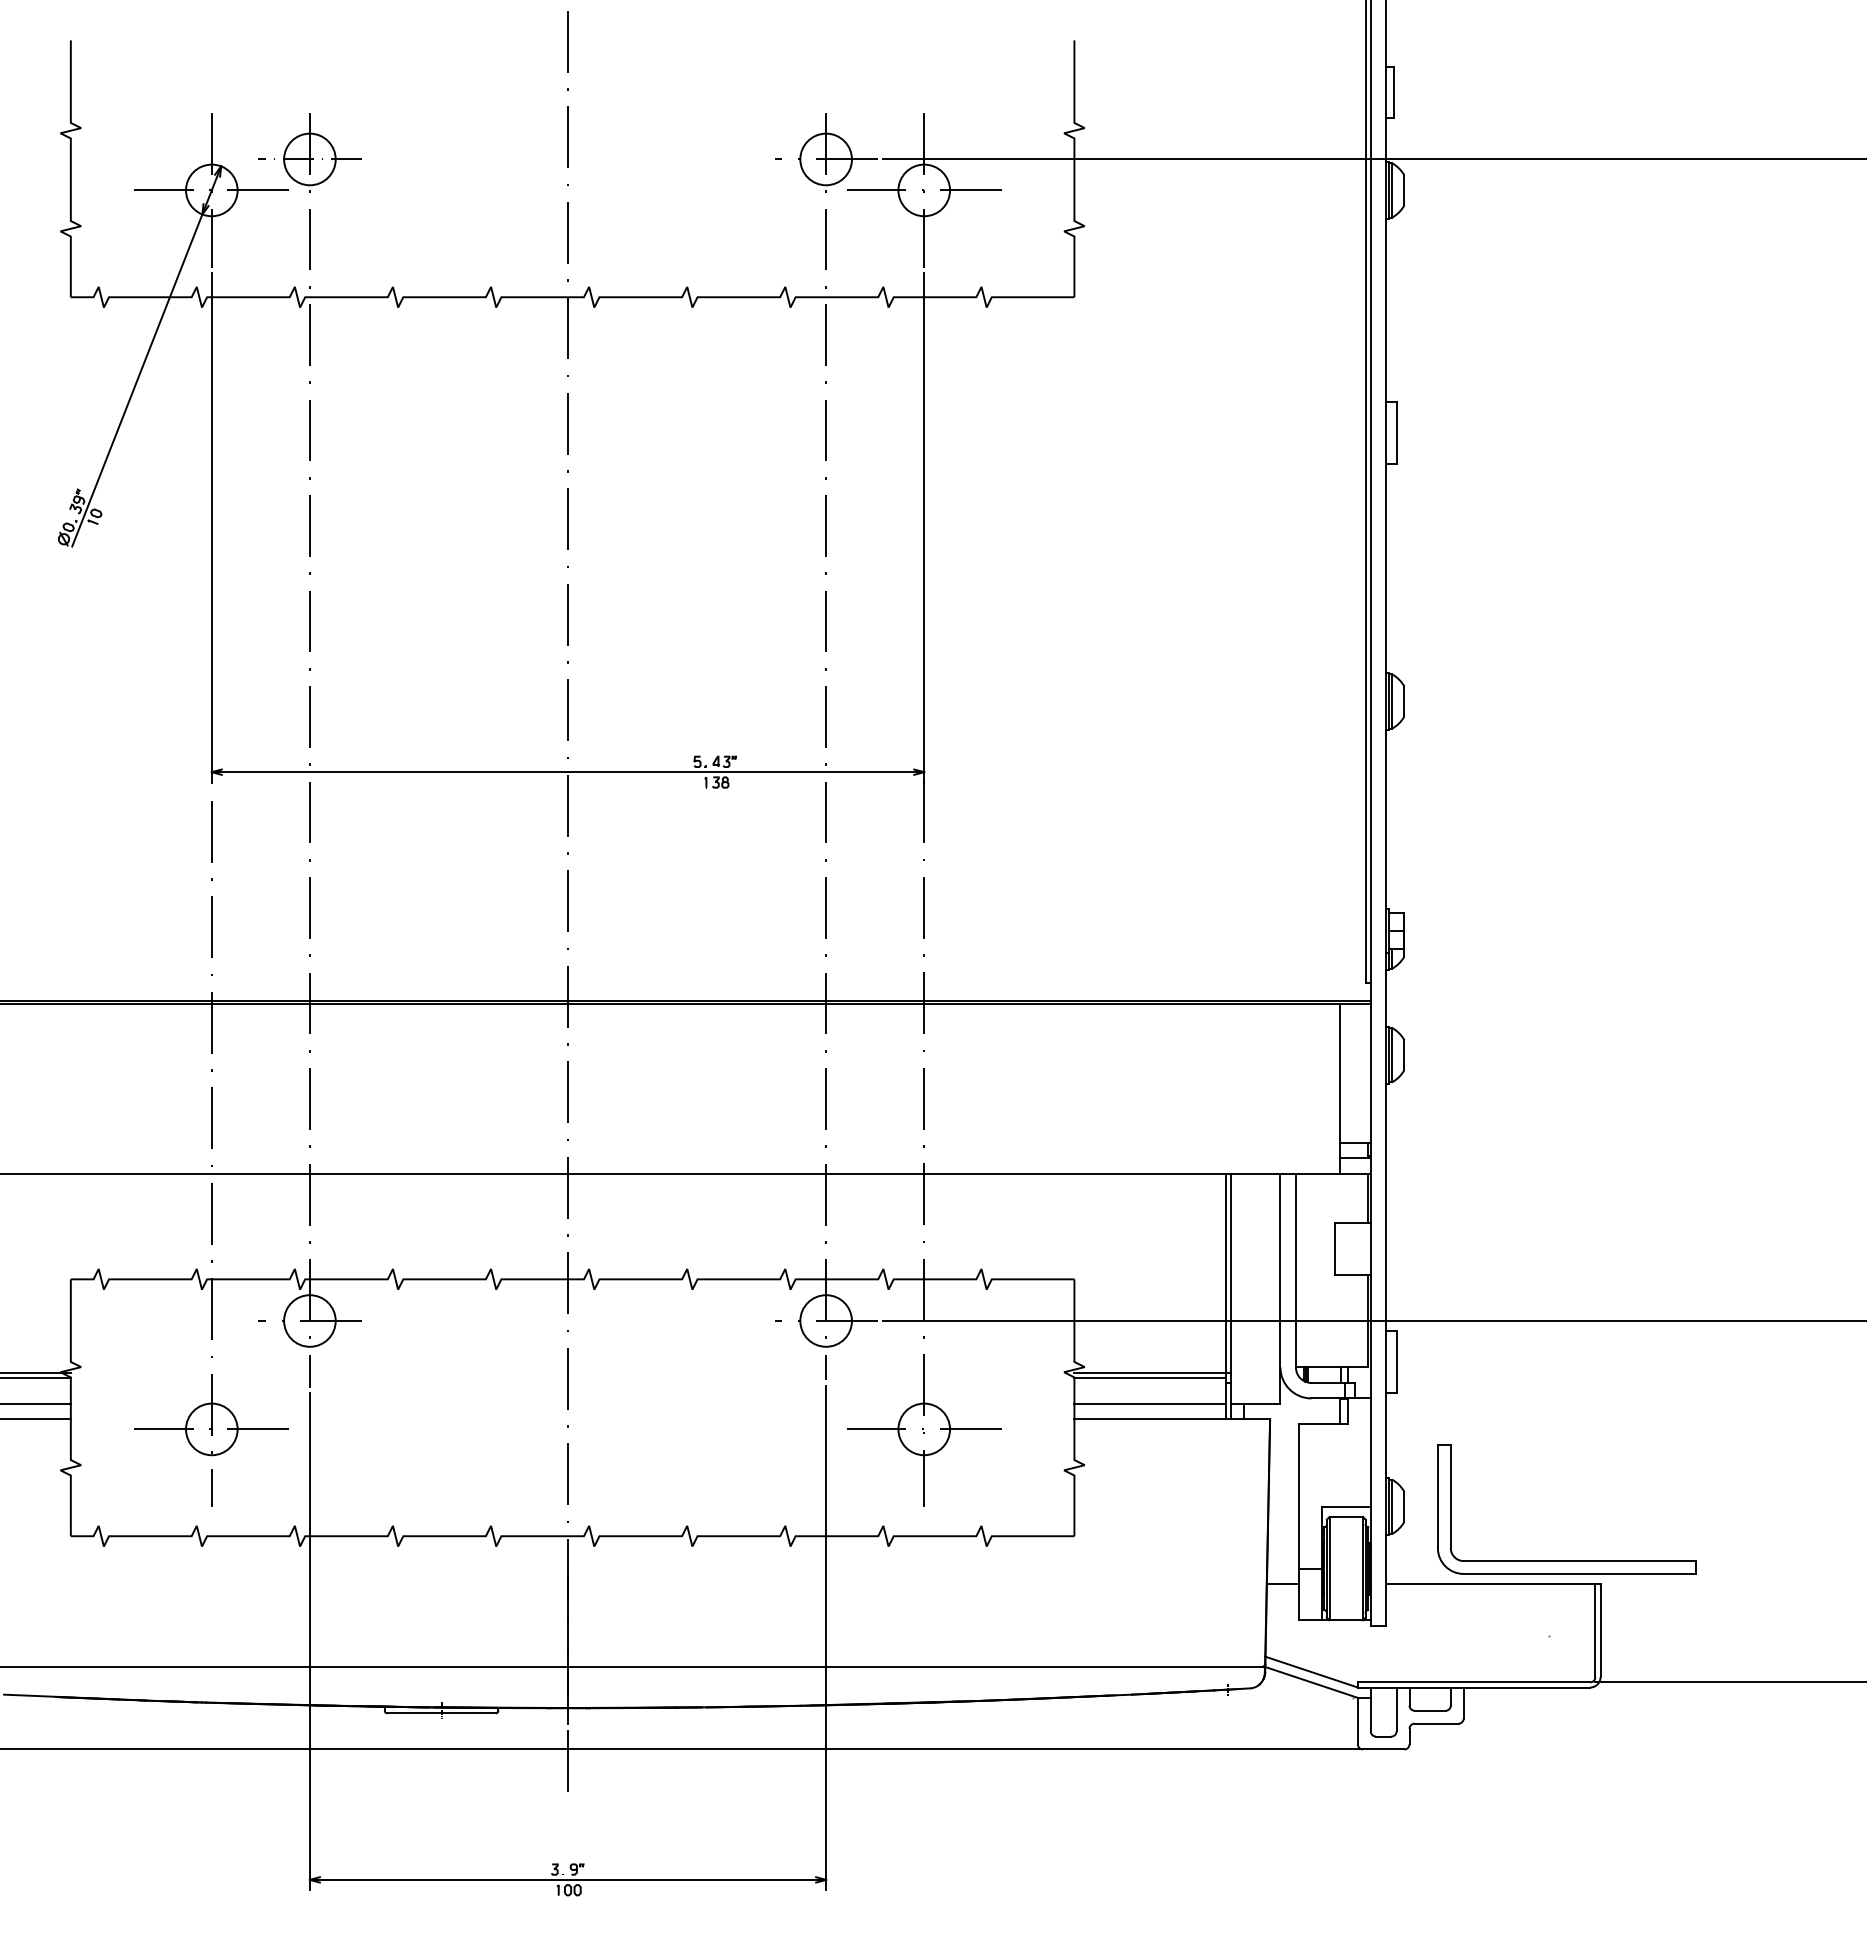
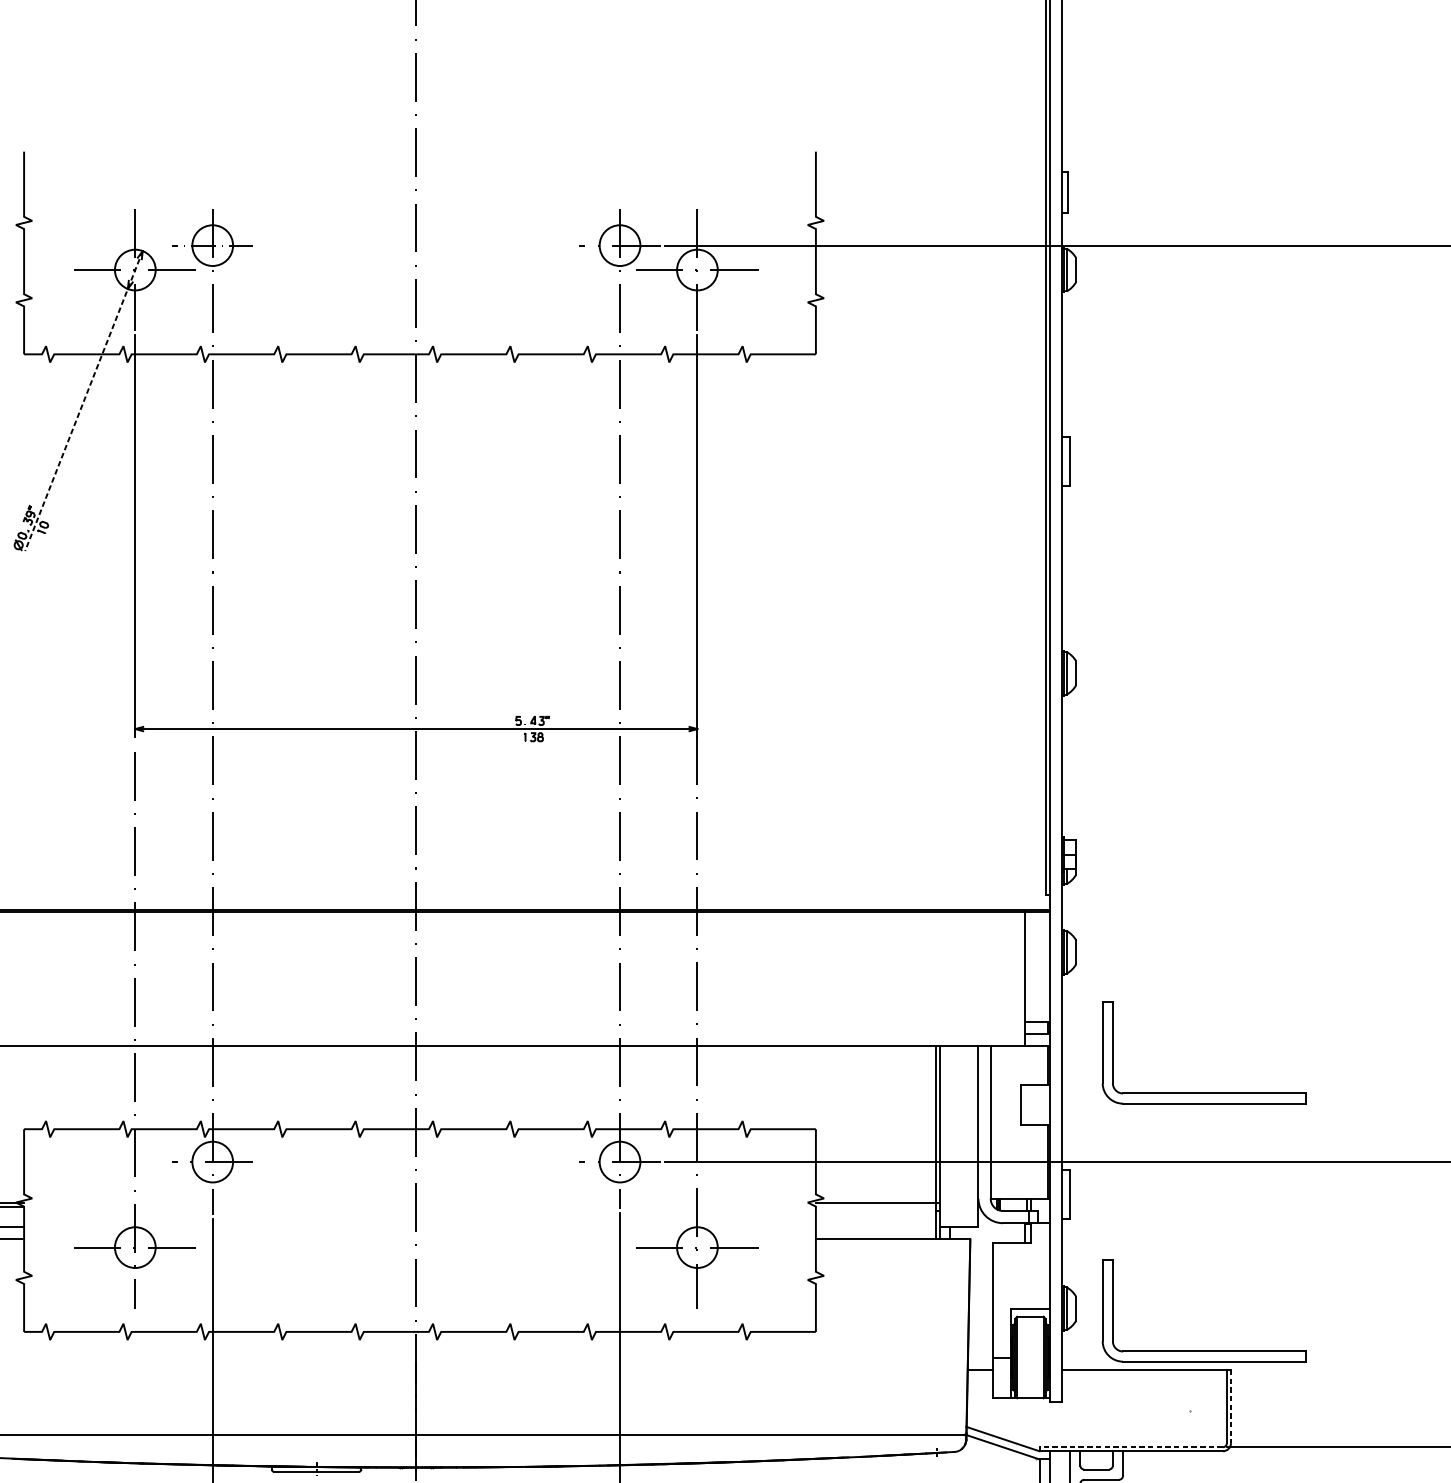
line: (146, 356) -> (83, 401), solid -> dashed
part: (1566, 1233) -> (1204, 1093), added
line: (1150, 1377) -> (875, 1206), removed
line: (1150, 1403) -> (875, 1227), removed
line: (1600, 1631) -> (1230, 1407), solid -> dashed
line: (1473, 1682) -> (1130, 1447), solid -> dashed

